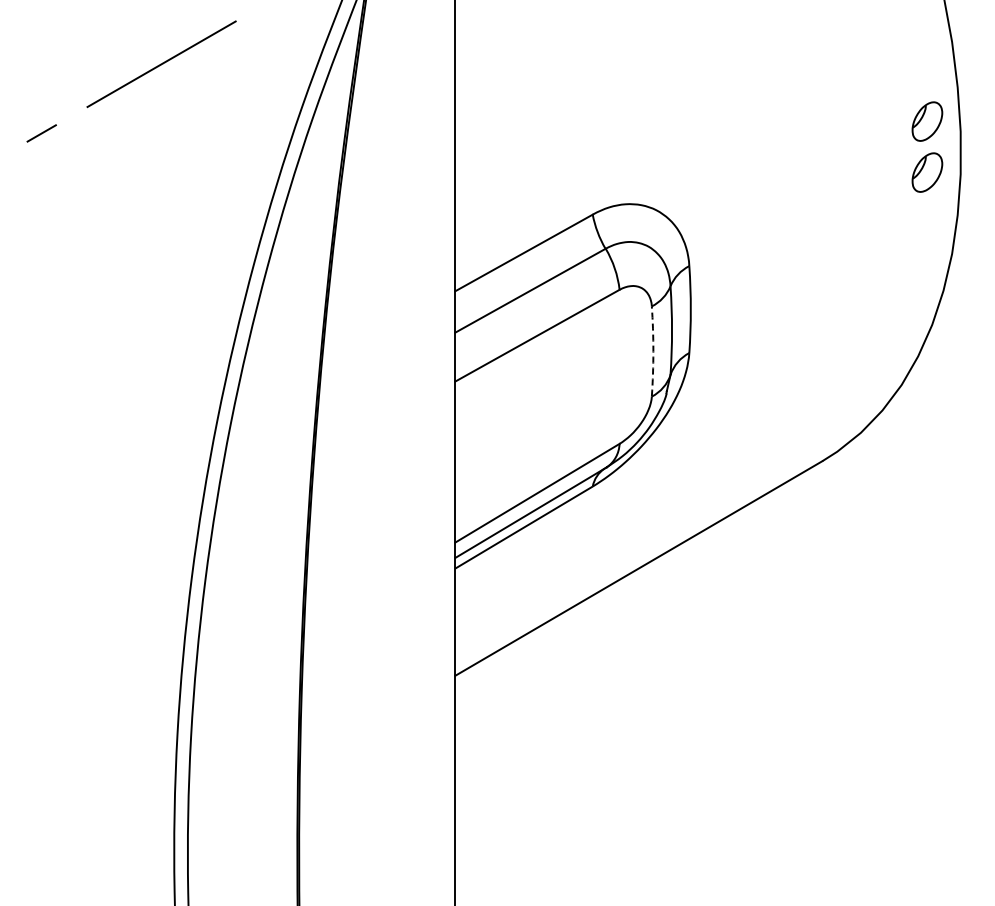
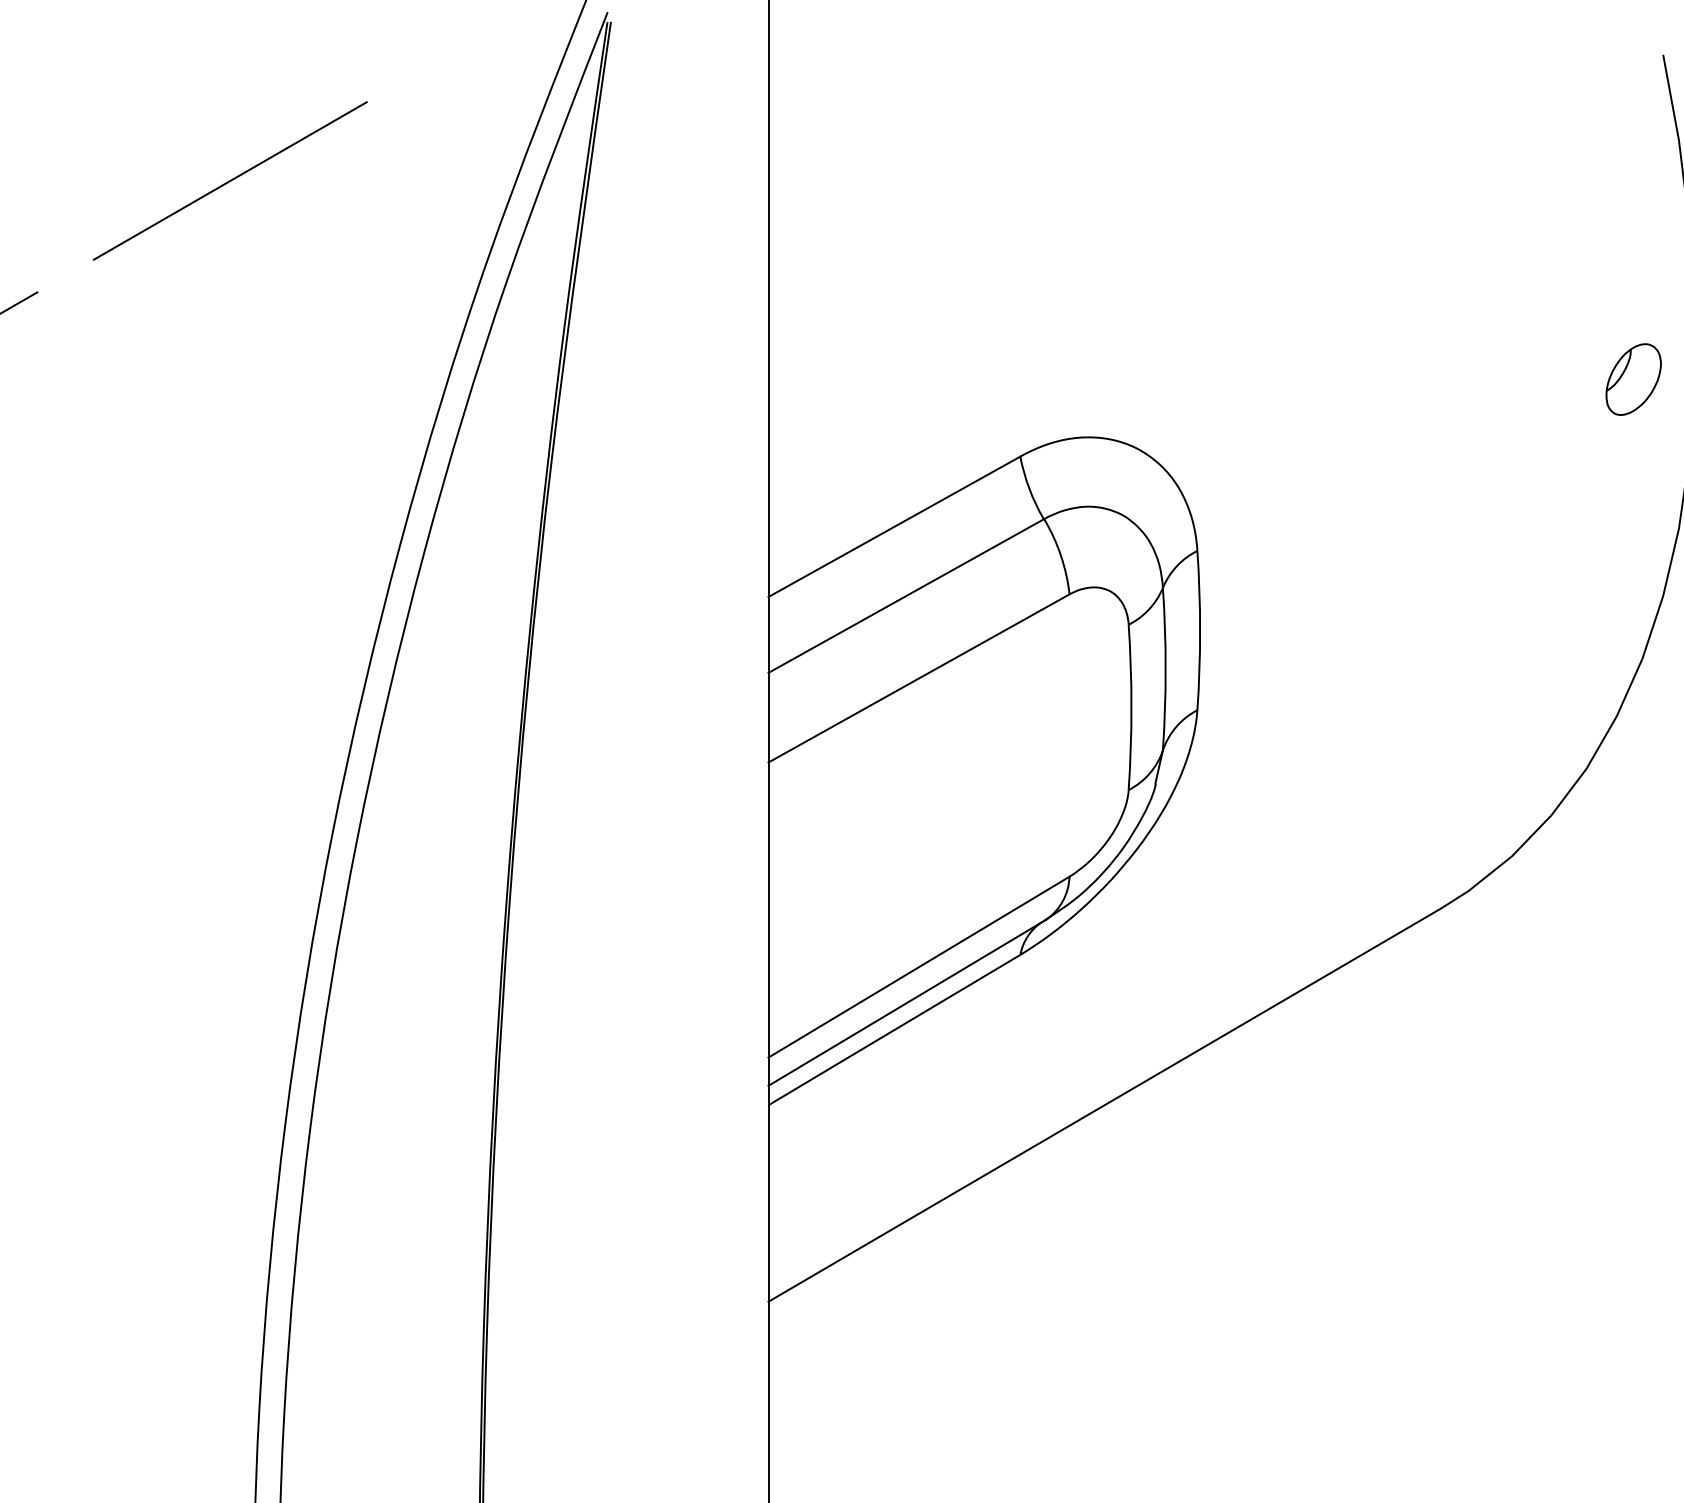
part: (927, 121) -> (1633, 285), removed
arc: (653, 351) -> (1131, 707), dashed -> solid

